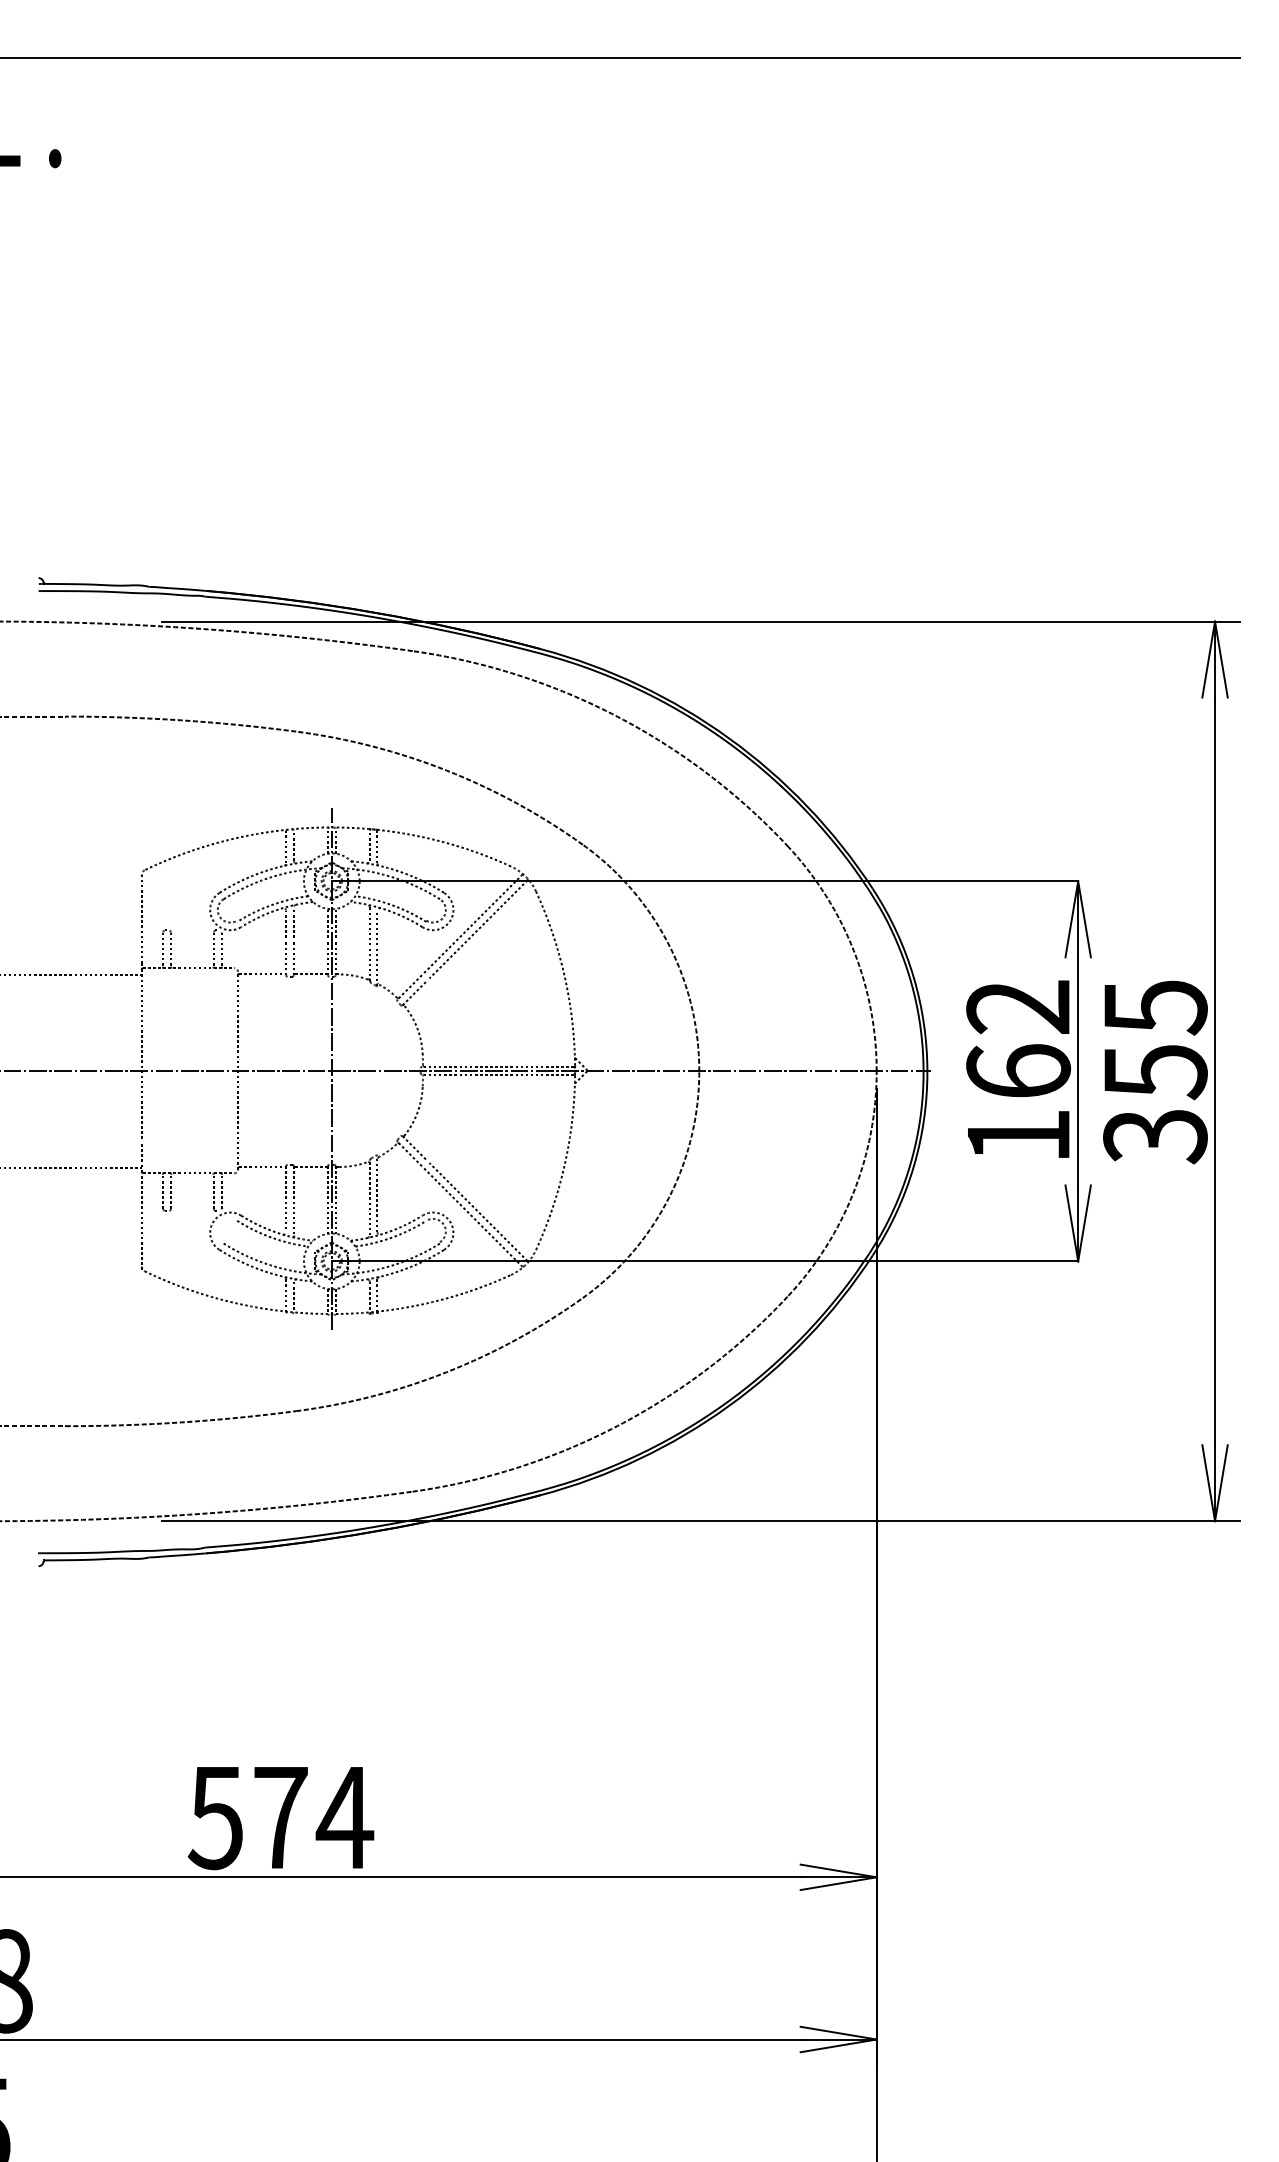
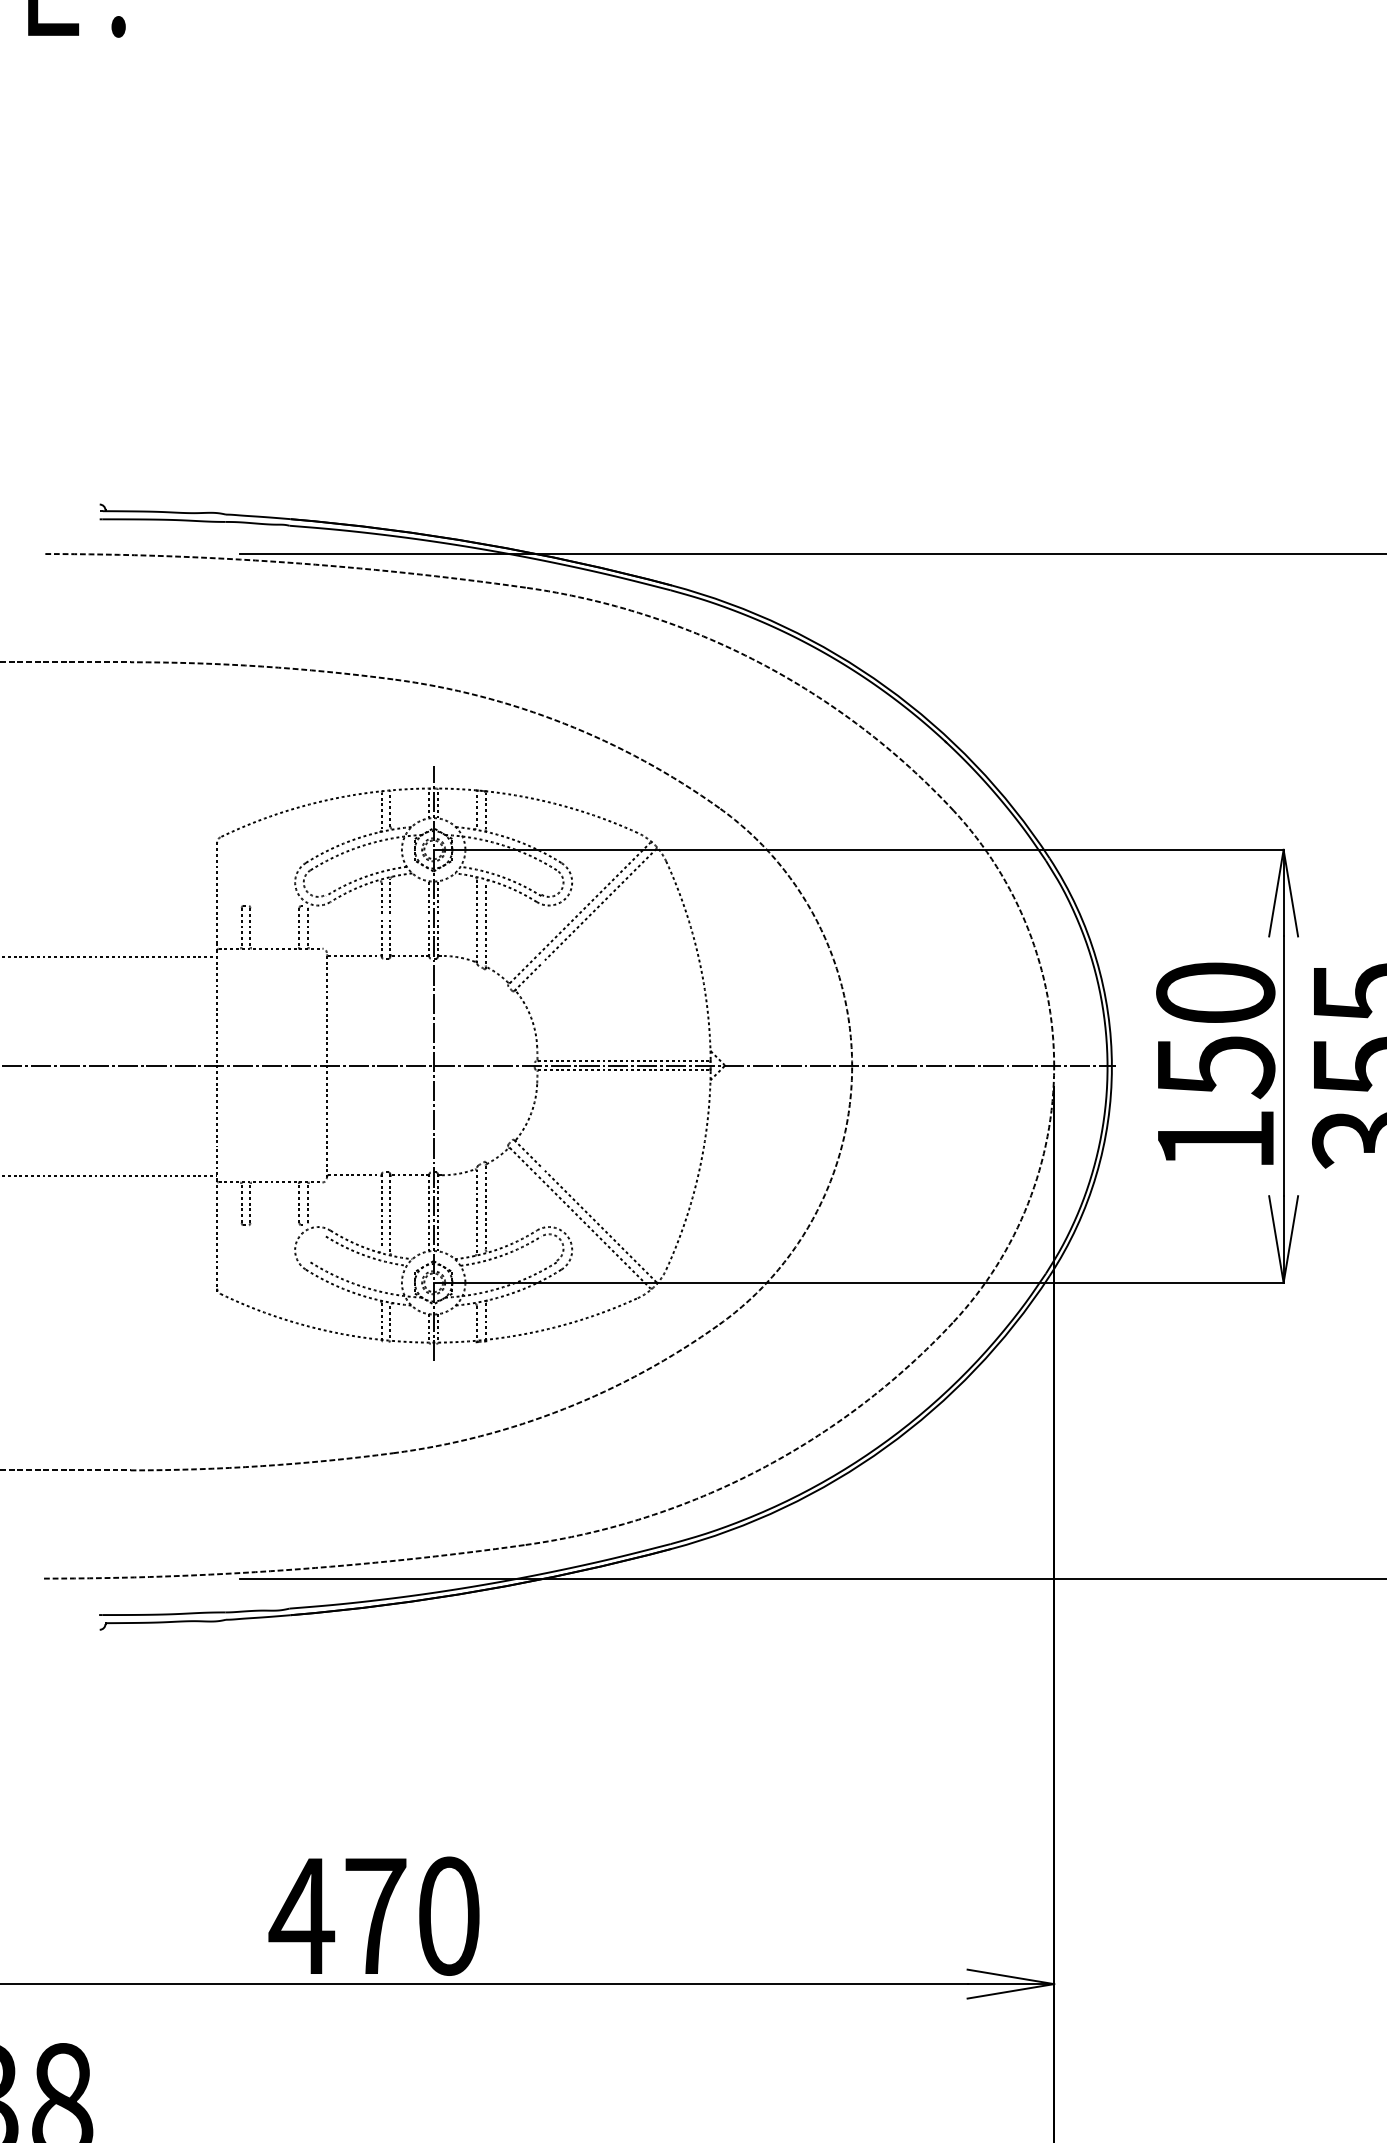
text: (1018, 1040) -> (1215, 1031), 162 -> 150
text: (280, 1817) -> (375, 1915), 574 -> 470

